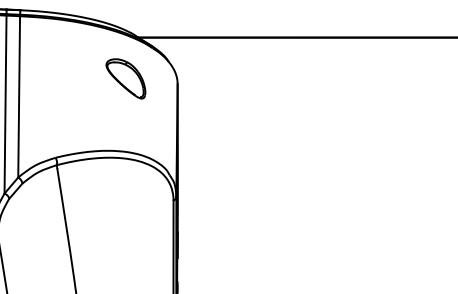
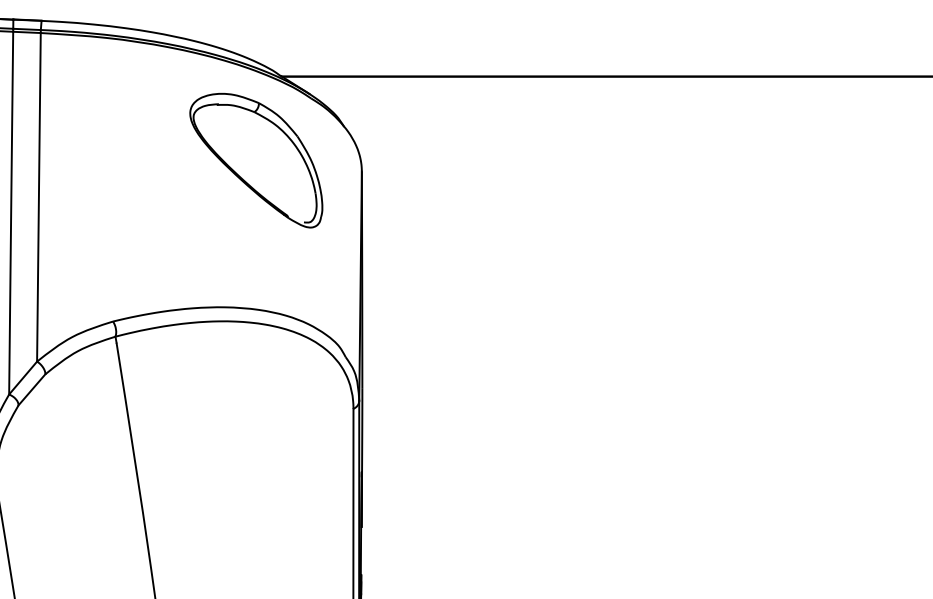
part: (125, 78) -> (255, 159), size x1.67

